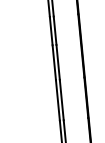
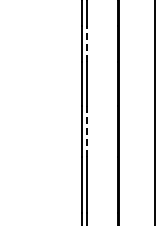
line: (55, 30) -> (87, 43), solid -> dashed
line: (61, 100) -> (87, 131), solid -> dashed

